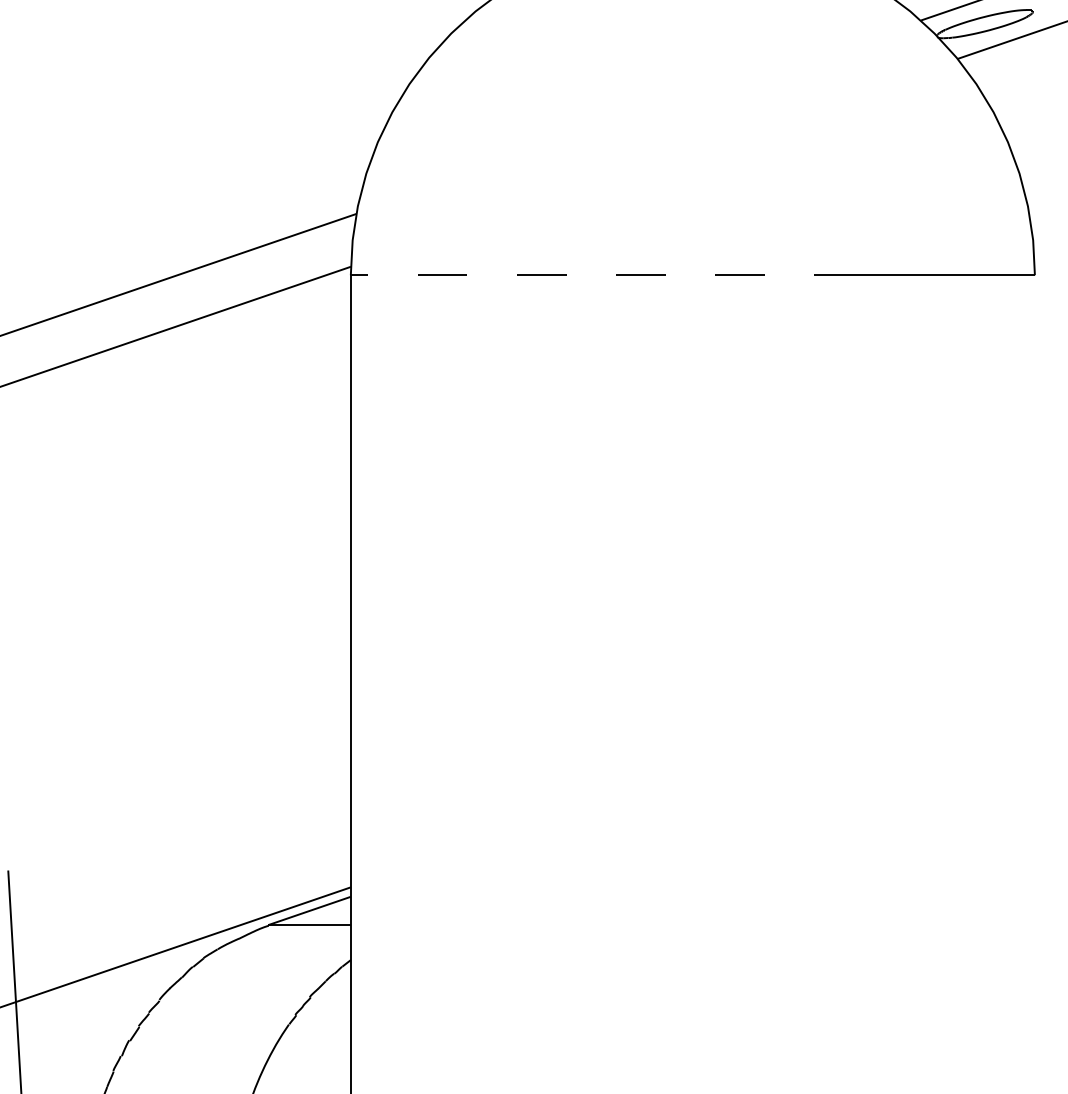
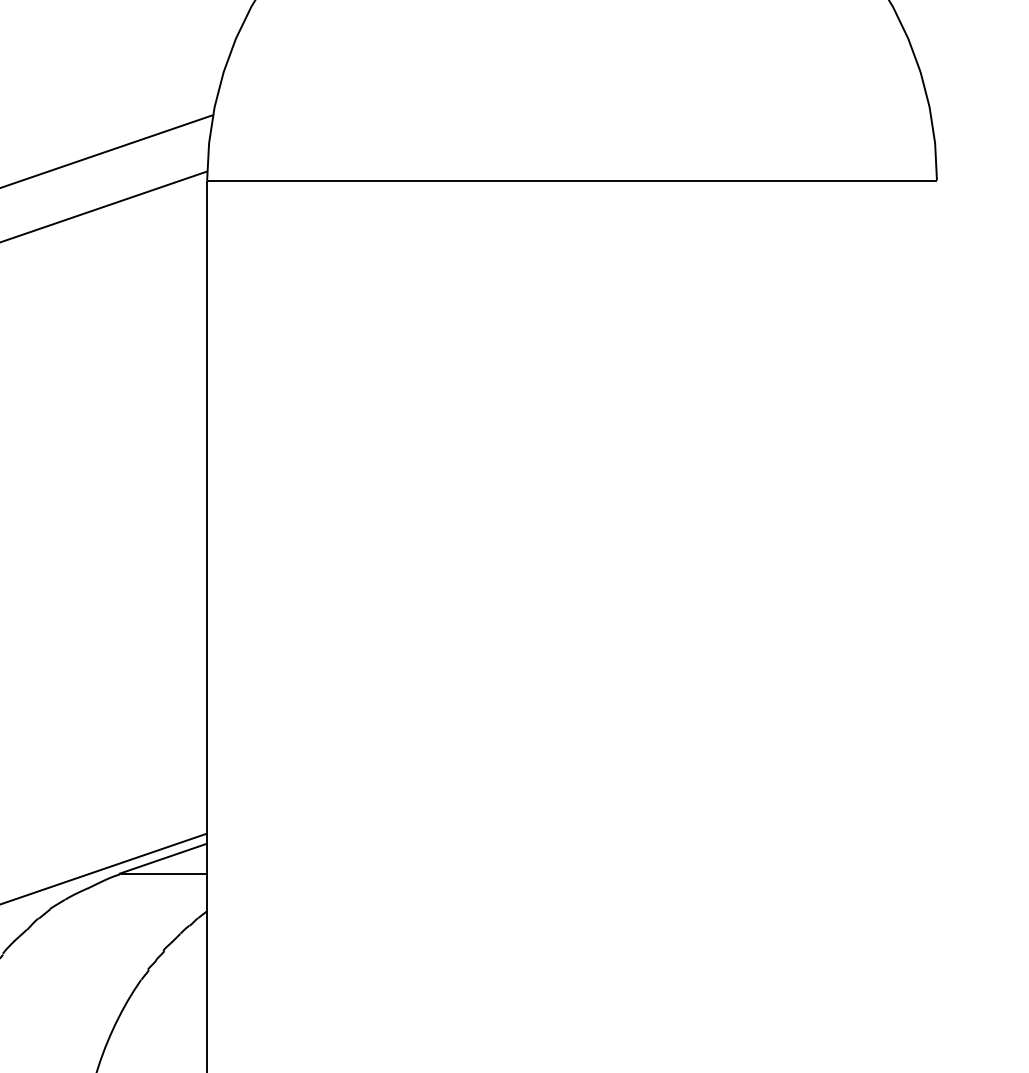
line: (607, 275) -> (480, 180), dashed -> solid

